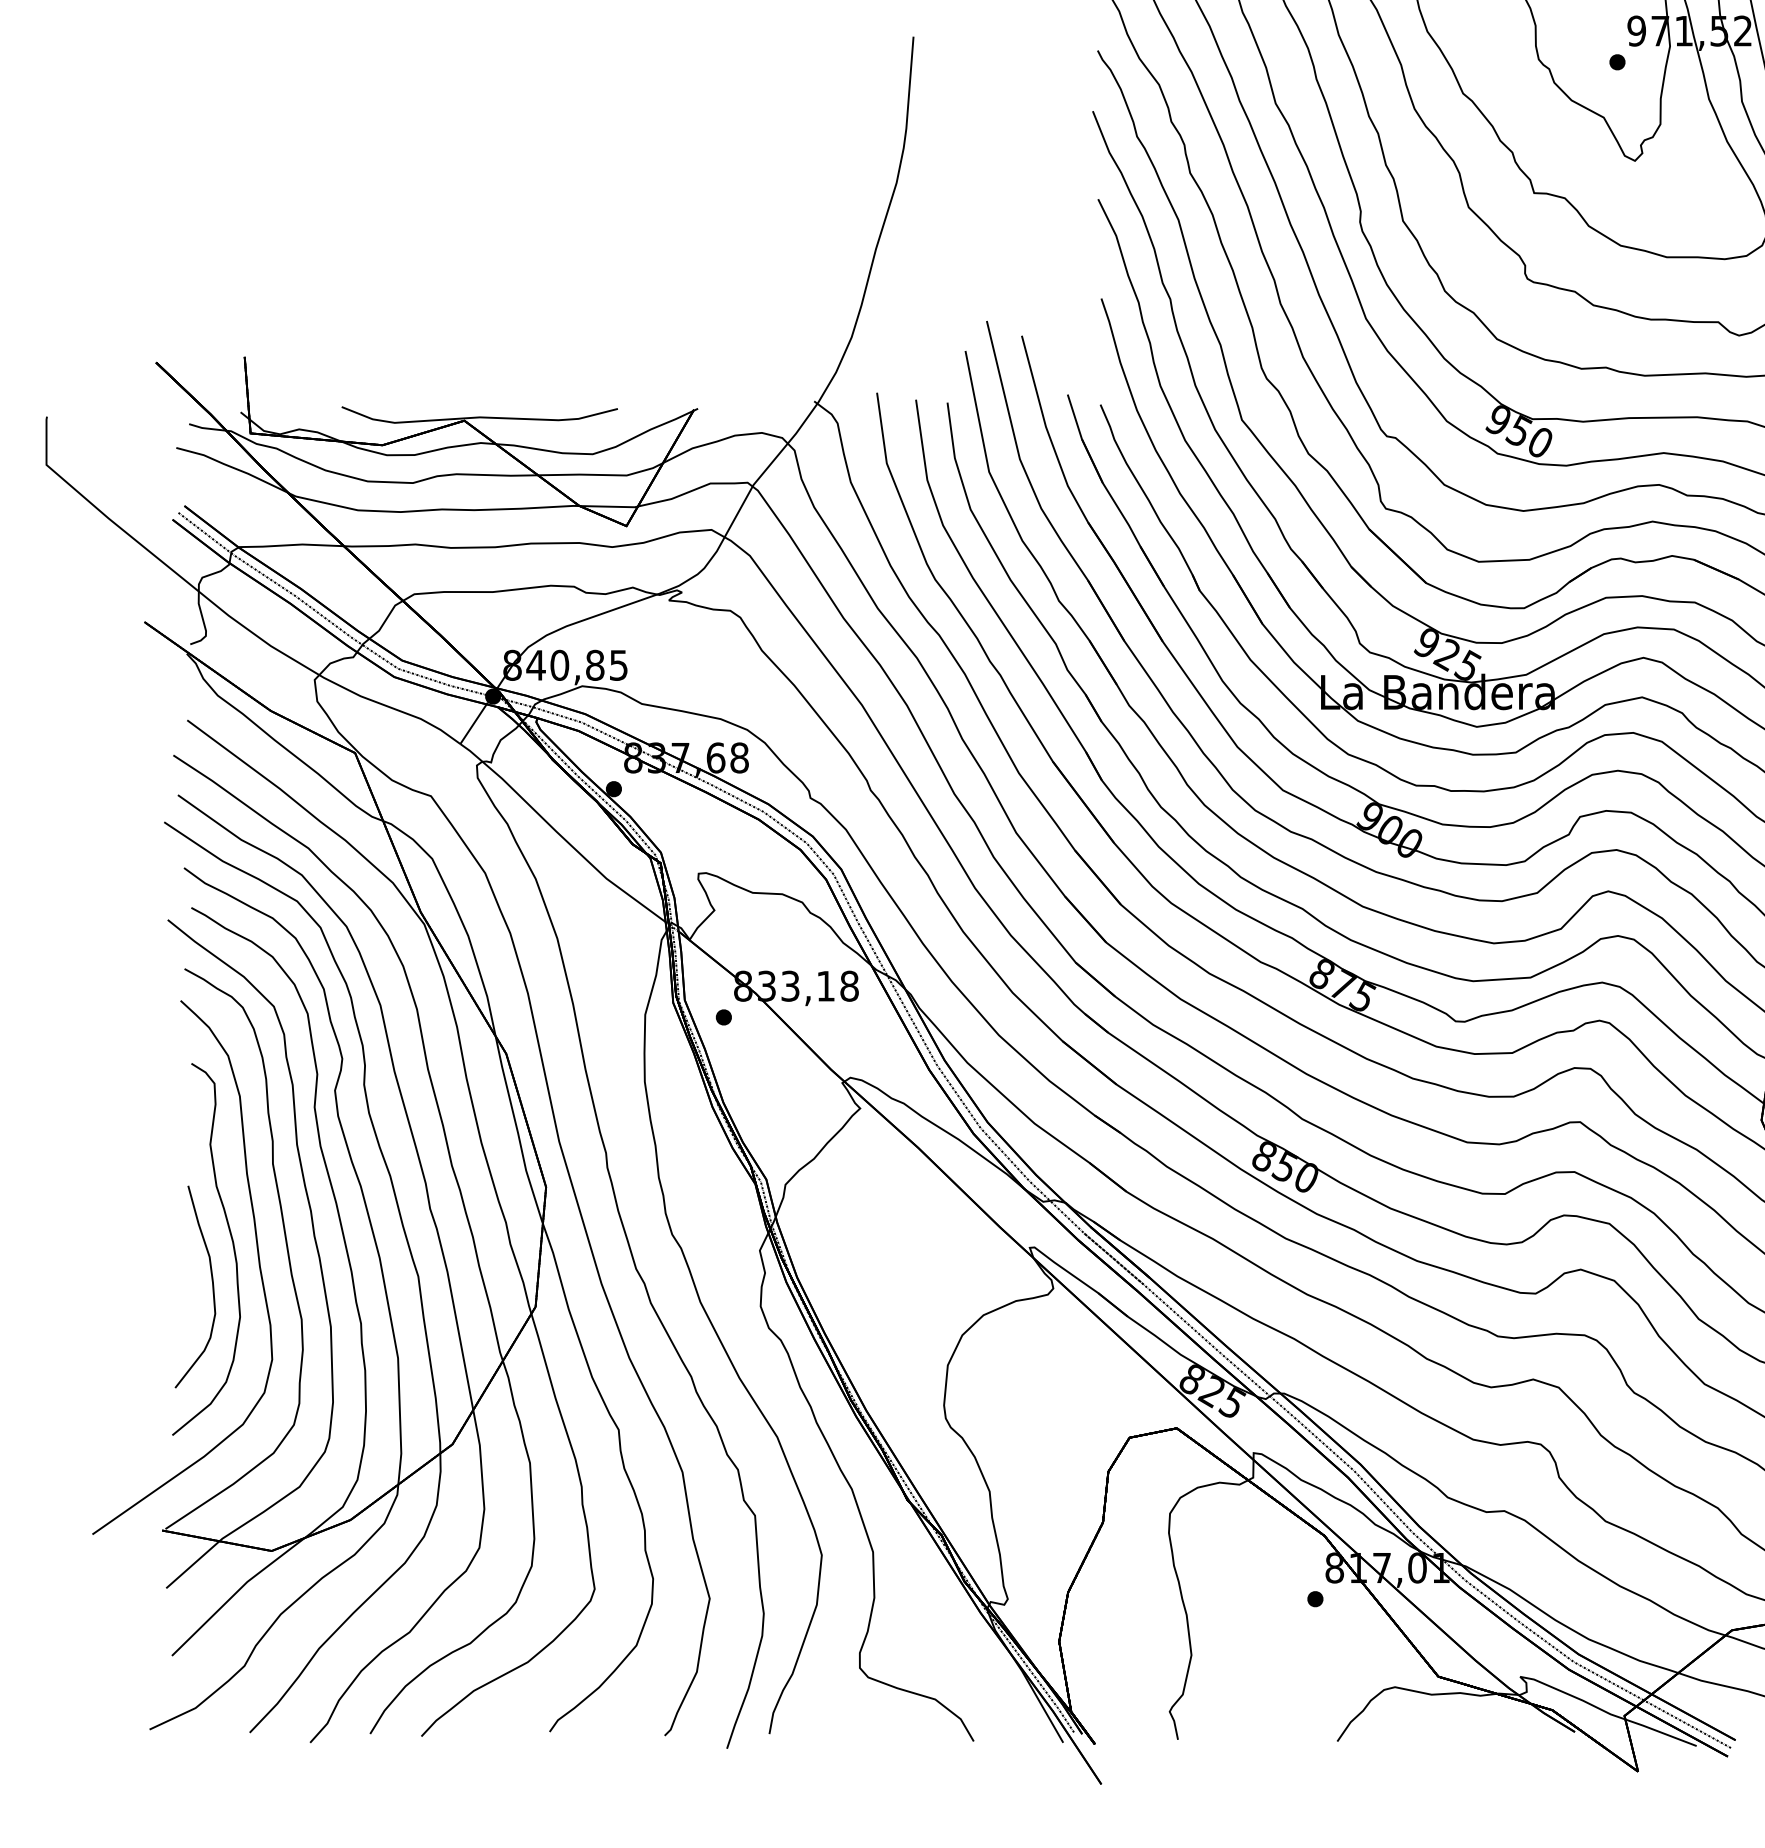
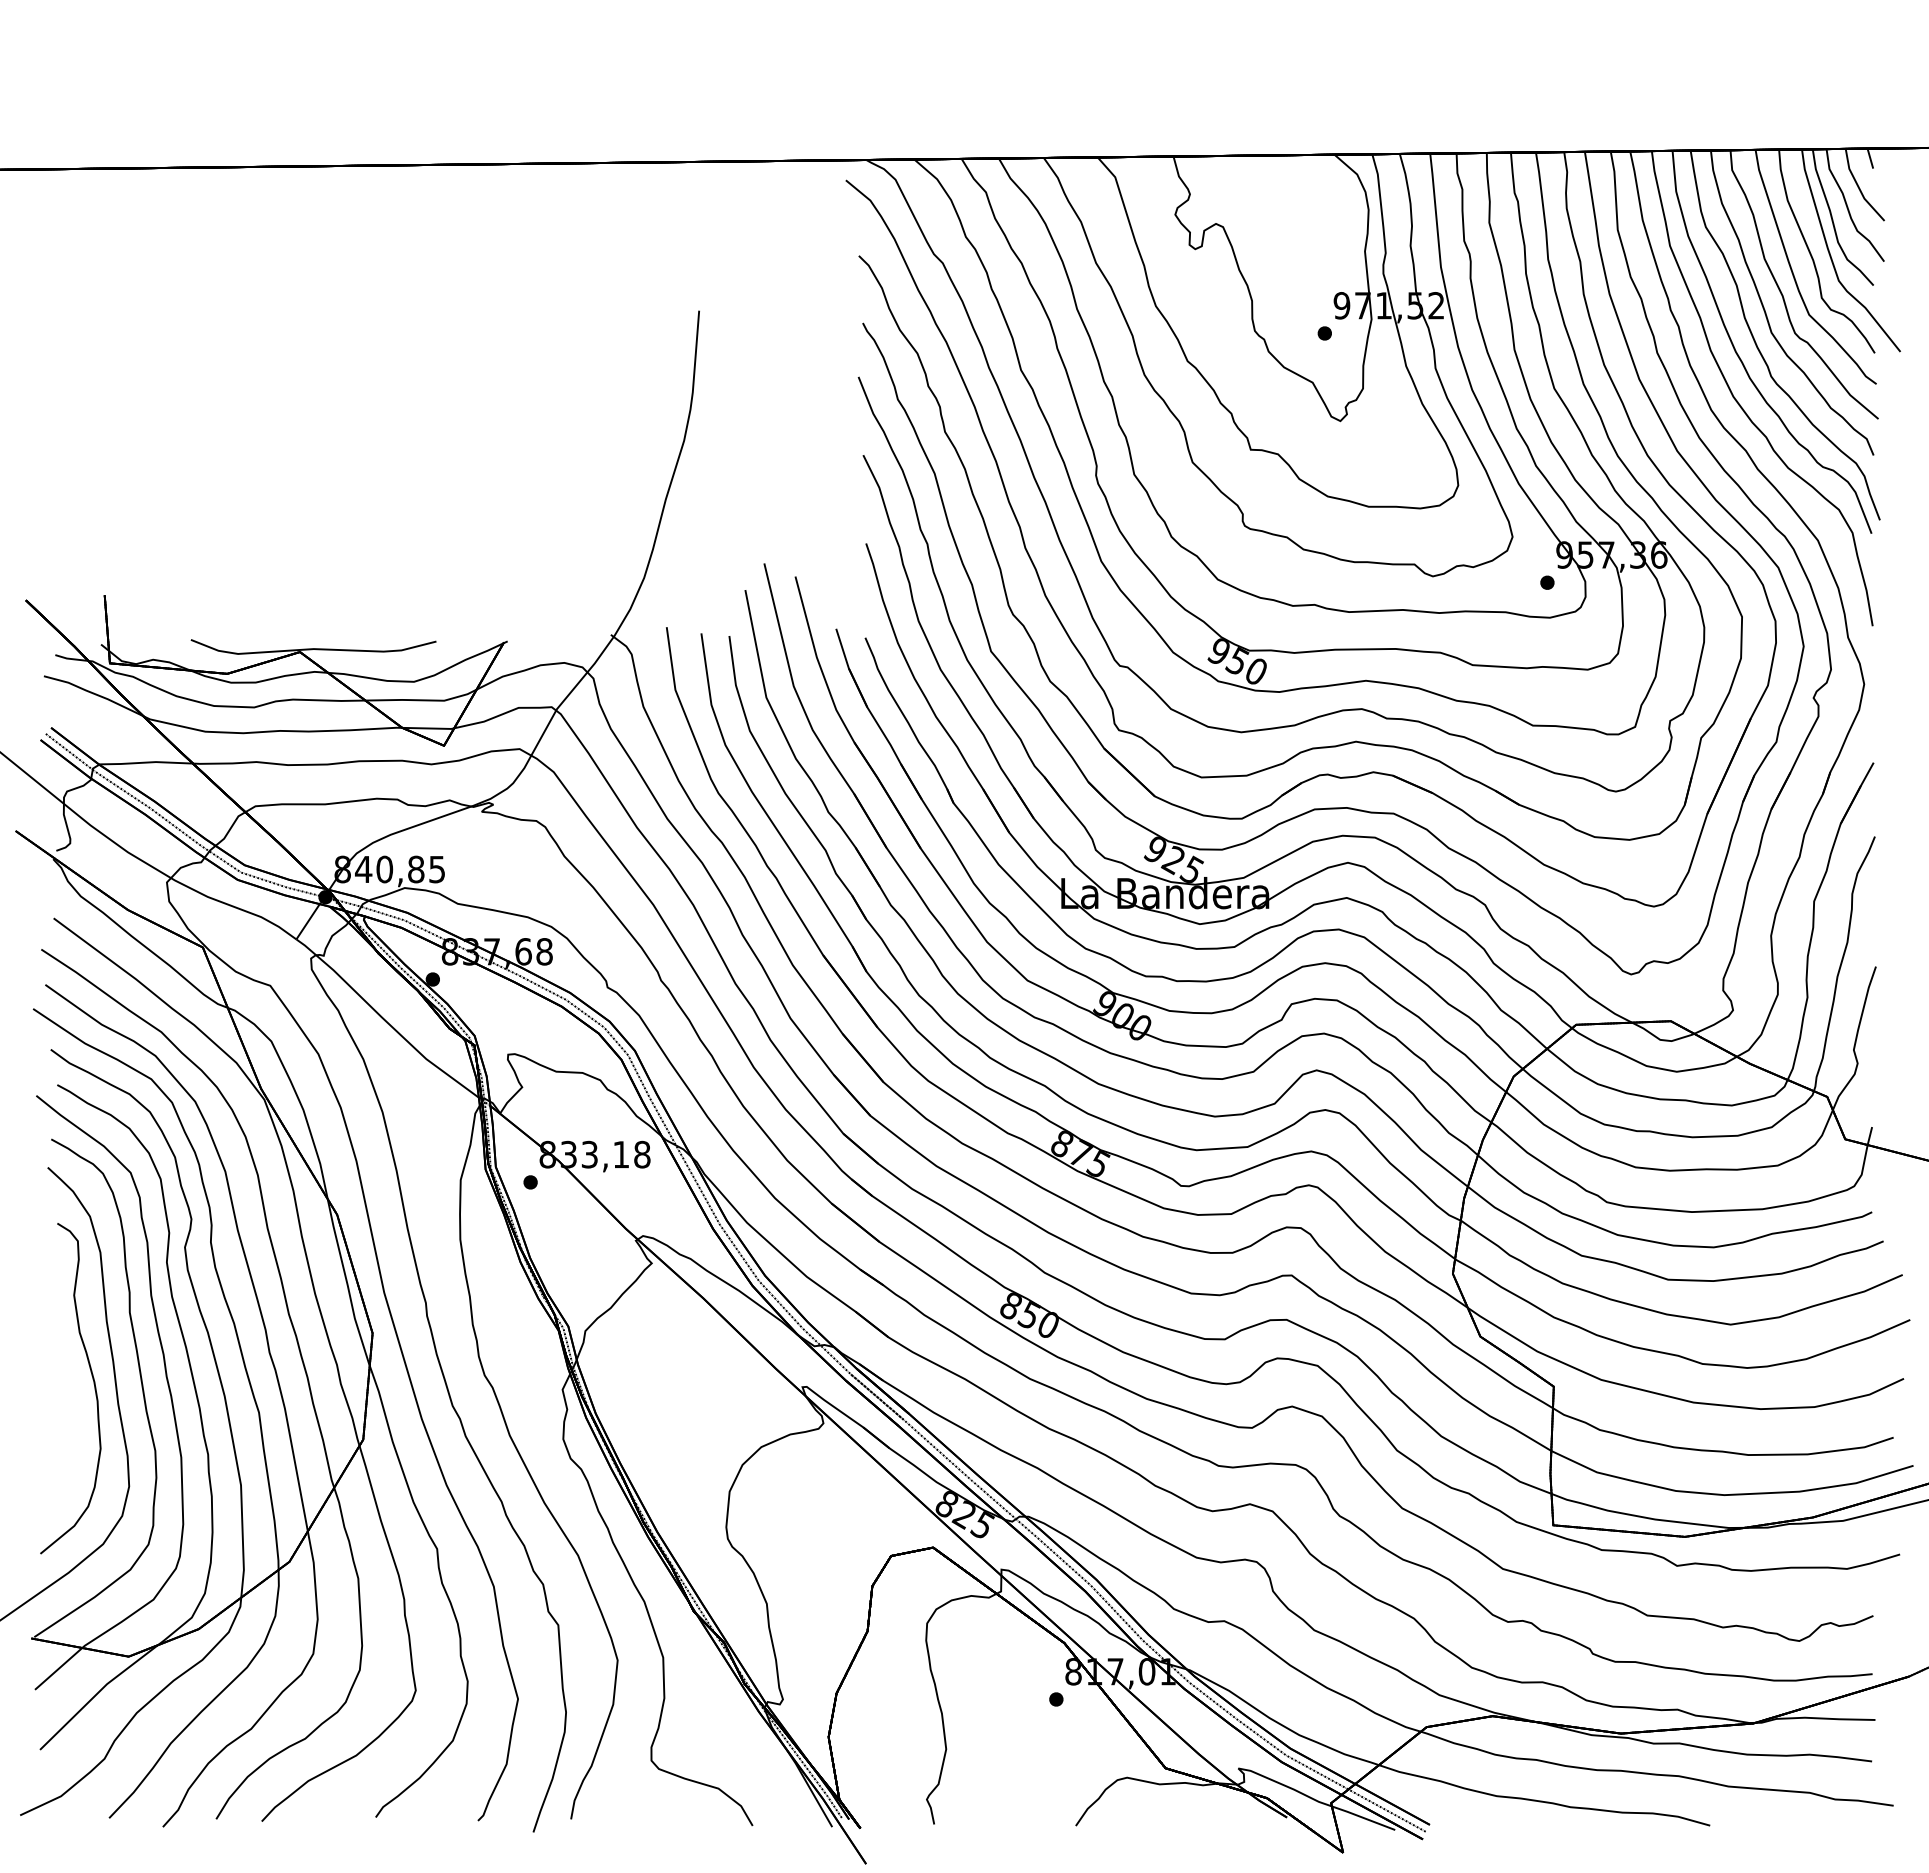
part: (211, 1287) -> (75, 1422), removed

